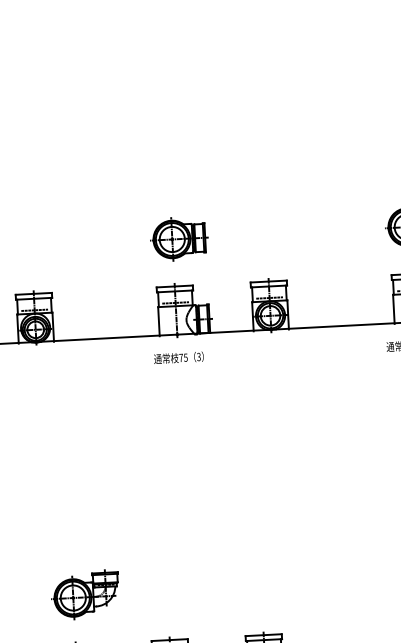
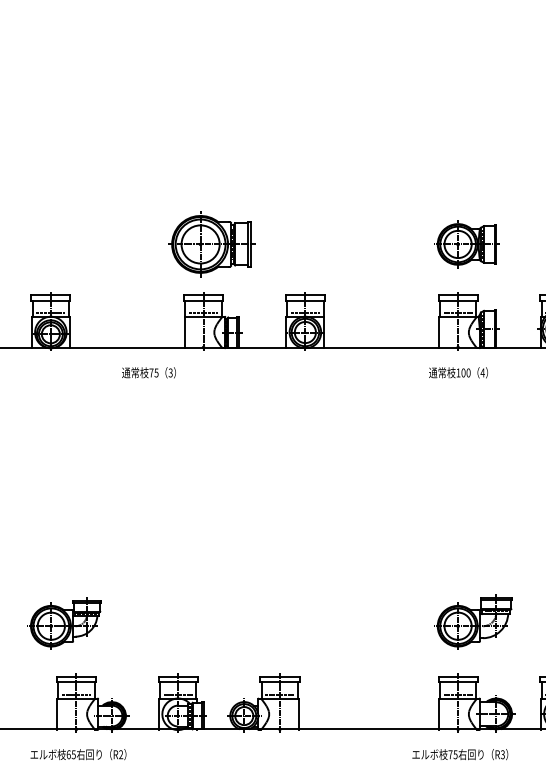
part: (178, 239) -> (210, 244), size x1.4
text: (178, 357) -> (148, 372), moved
part: (85, 594) -> (64, 623), moved

